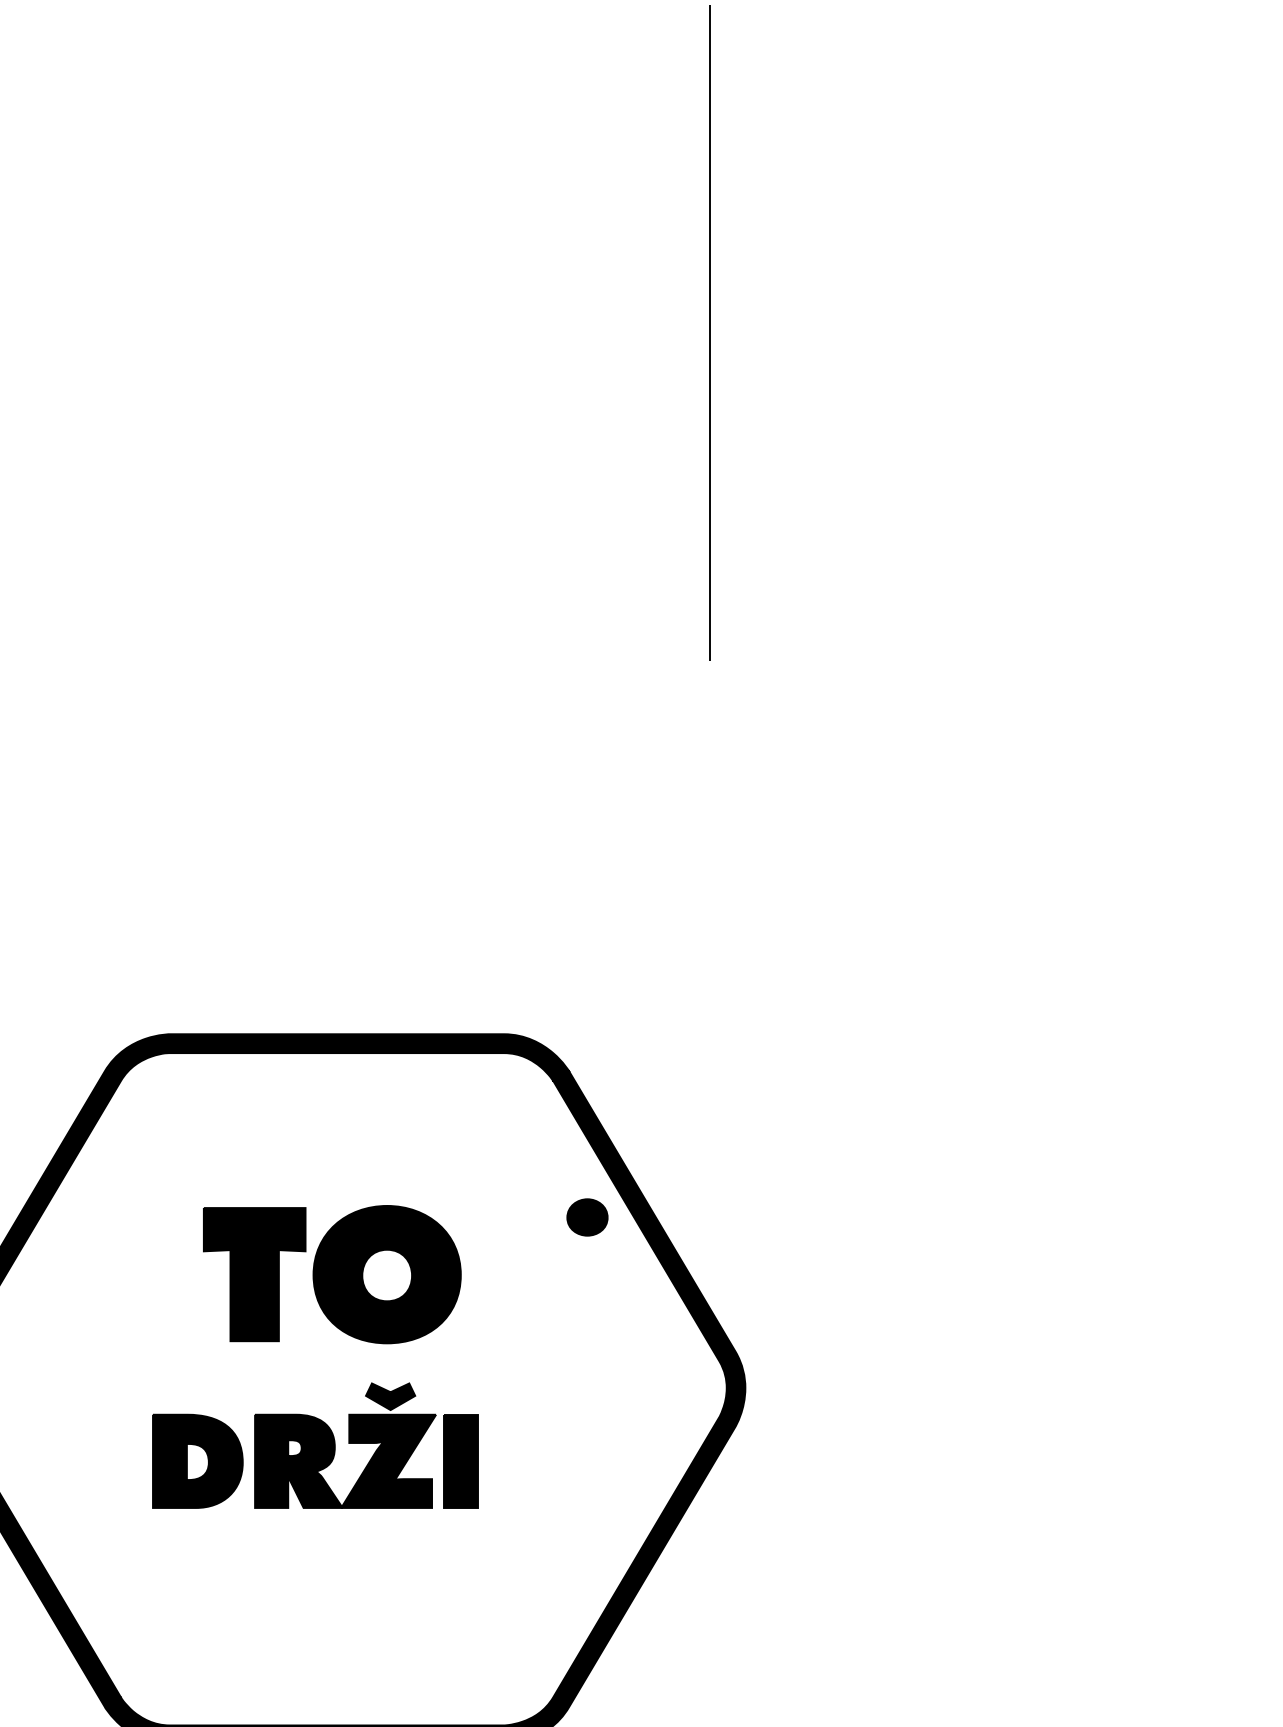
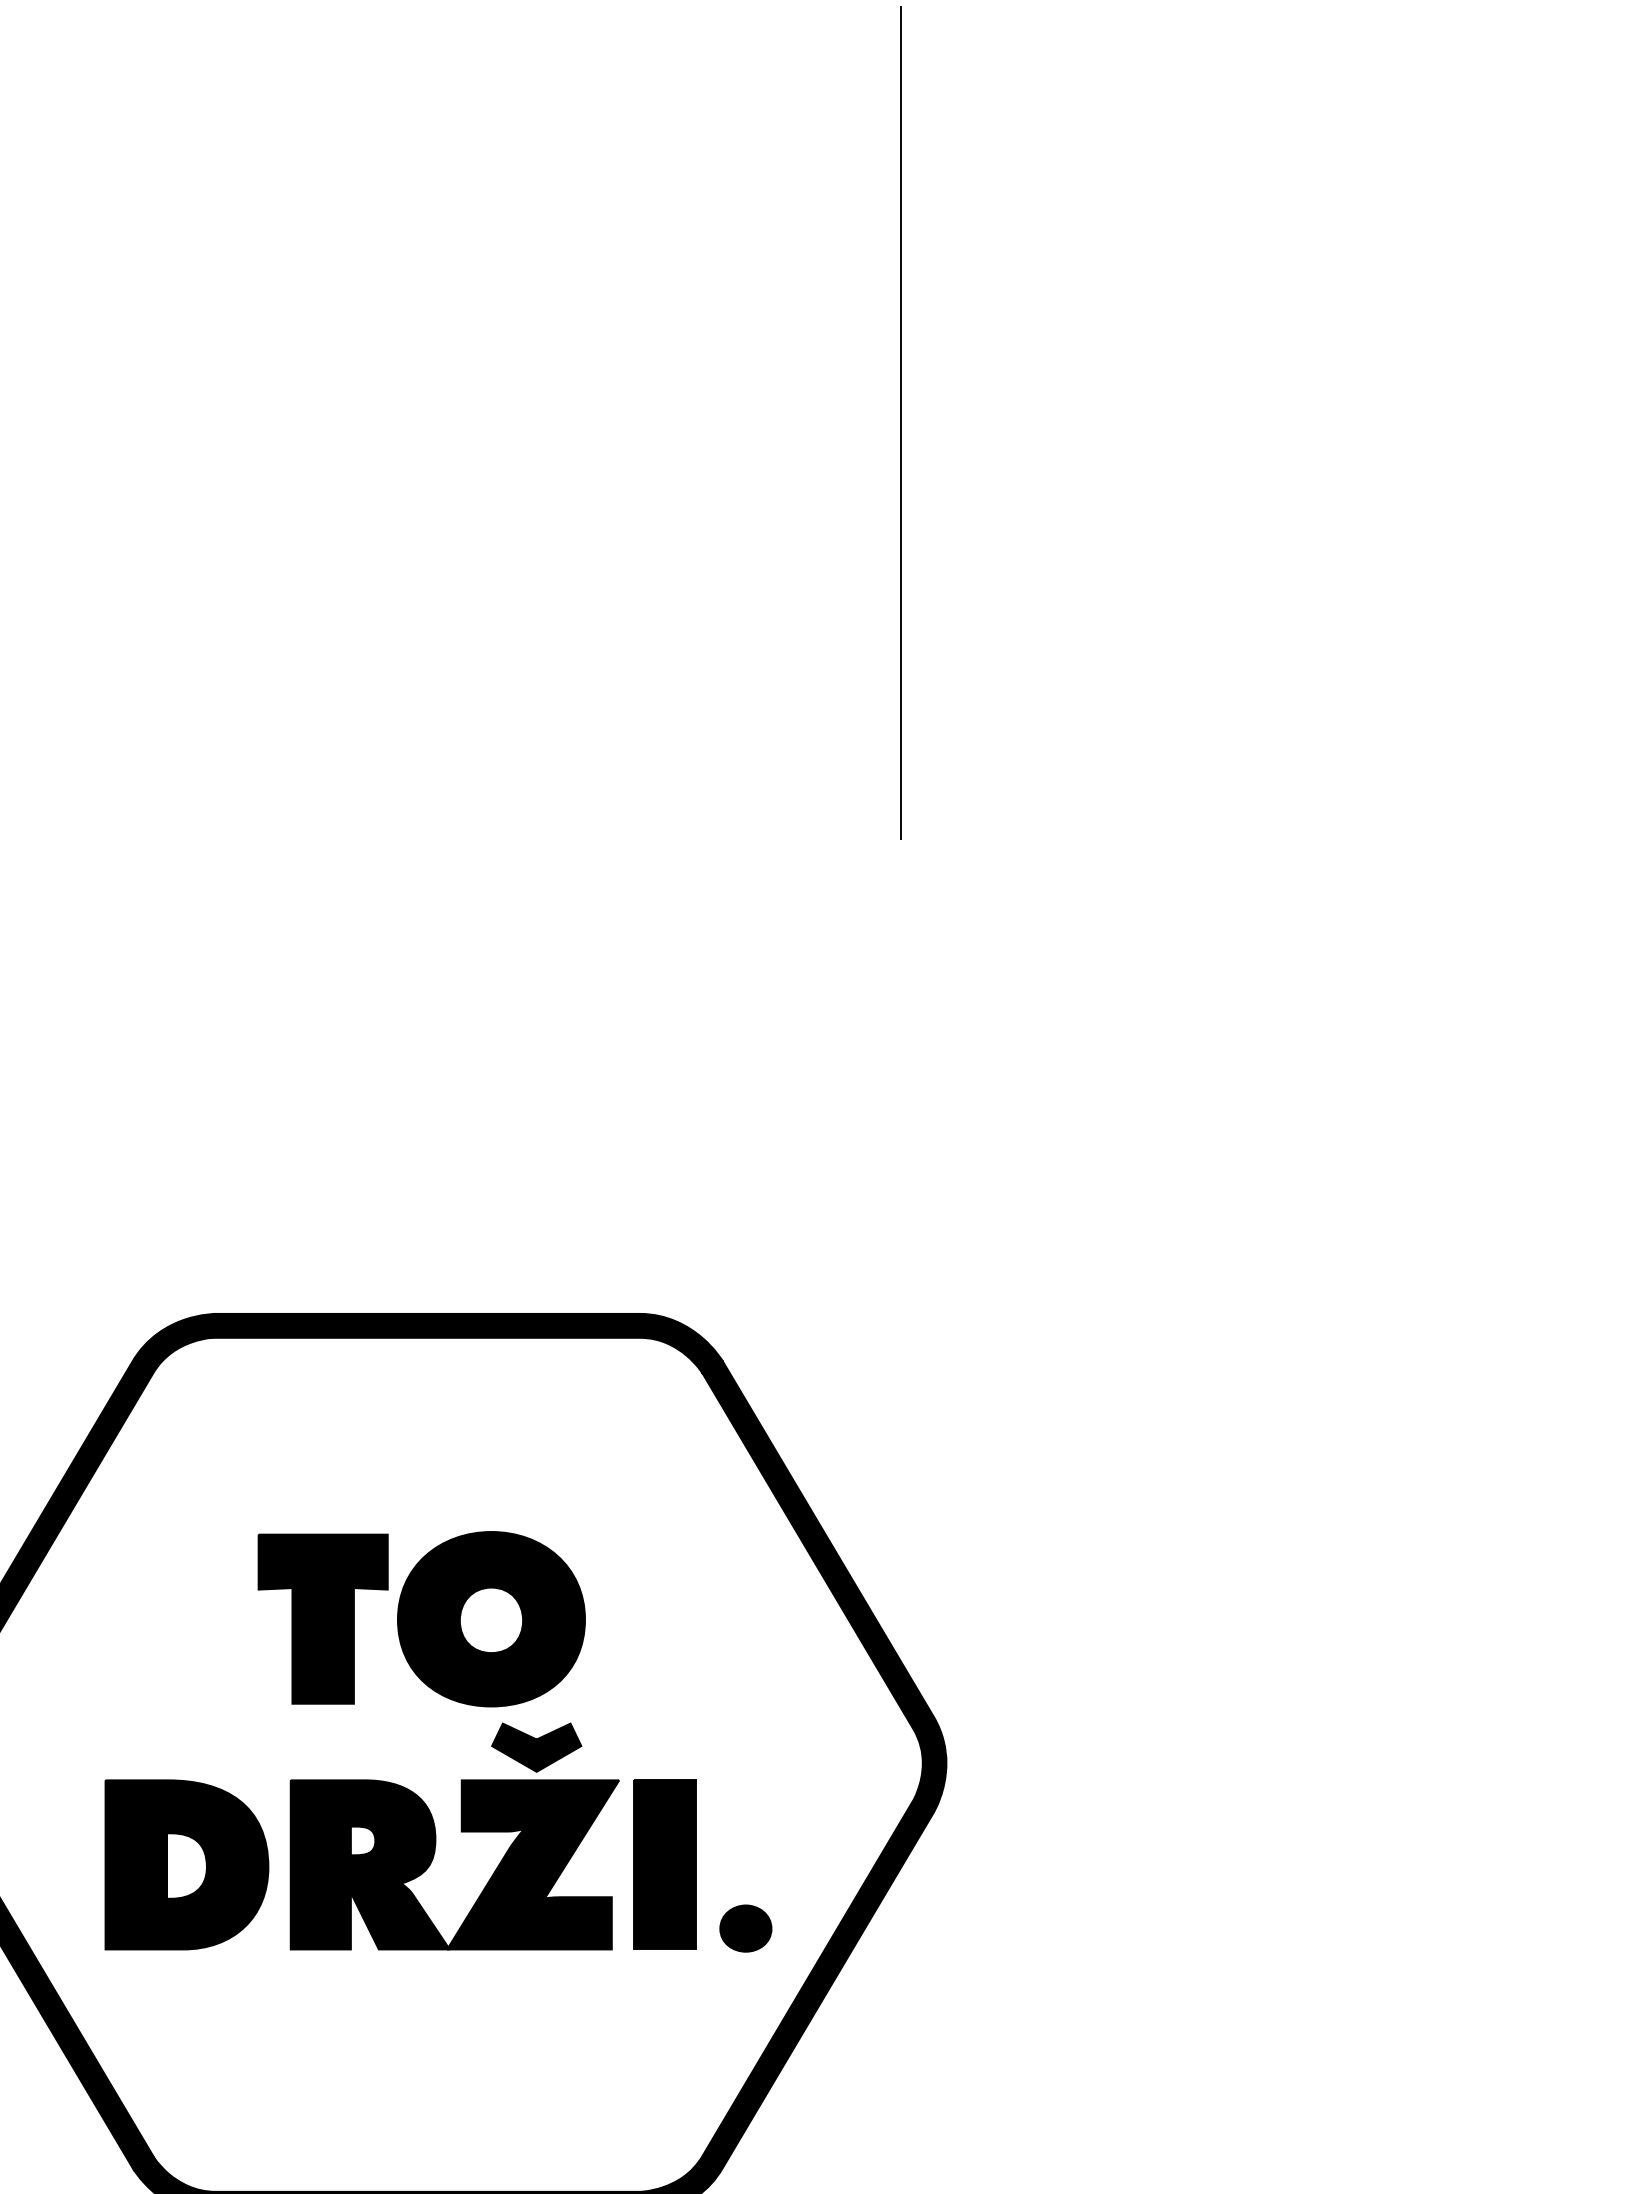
part: (587, 1217) -> (745, 1928), moved
part: (315, 1445) -> (400, 1836), size x1.43

